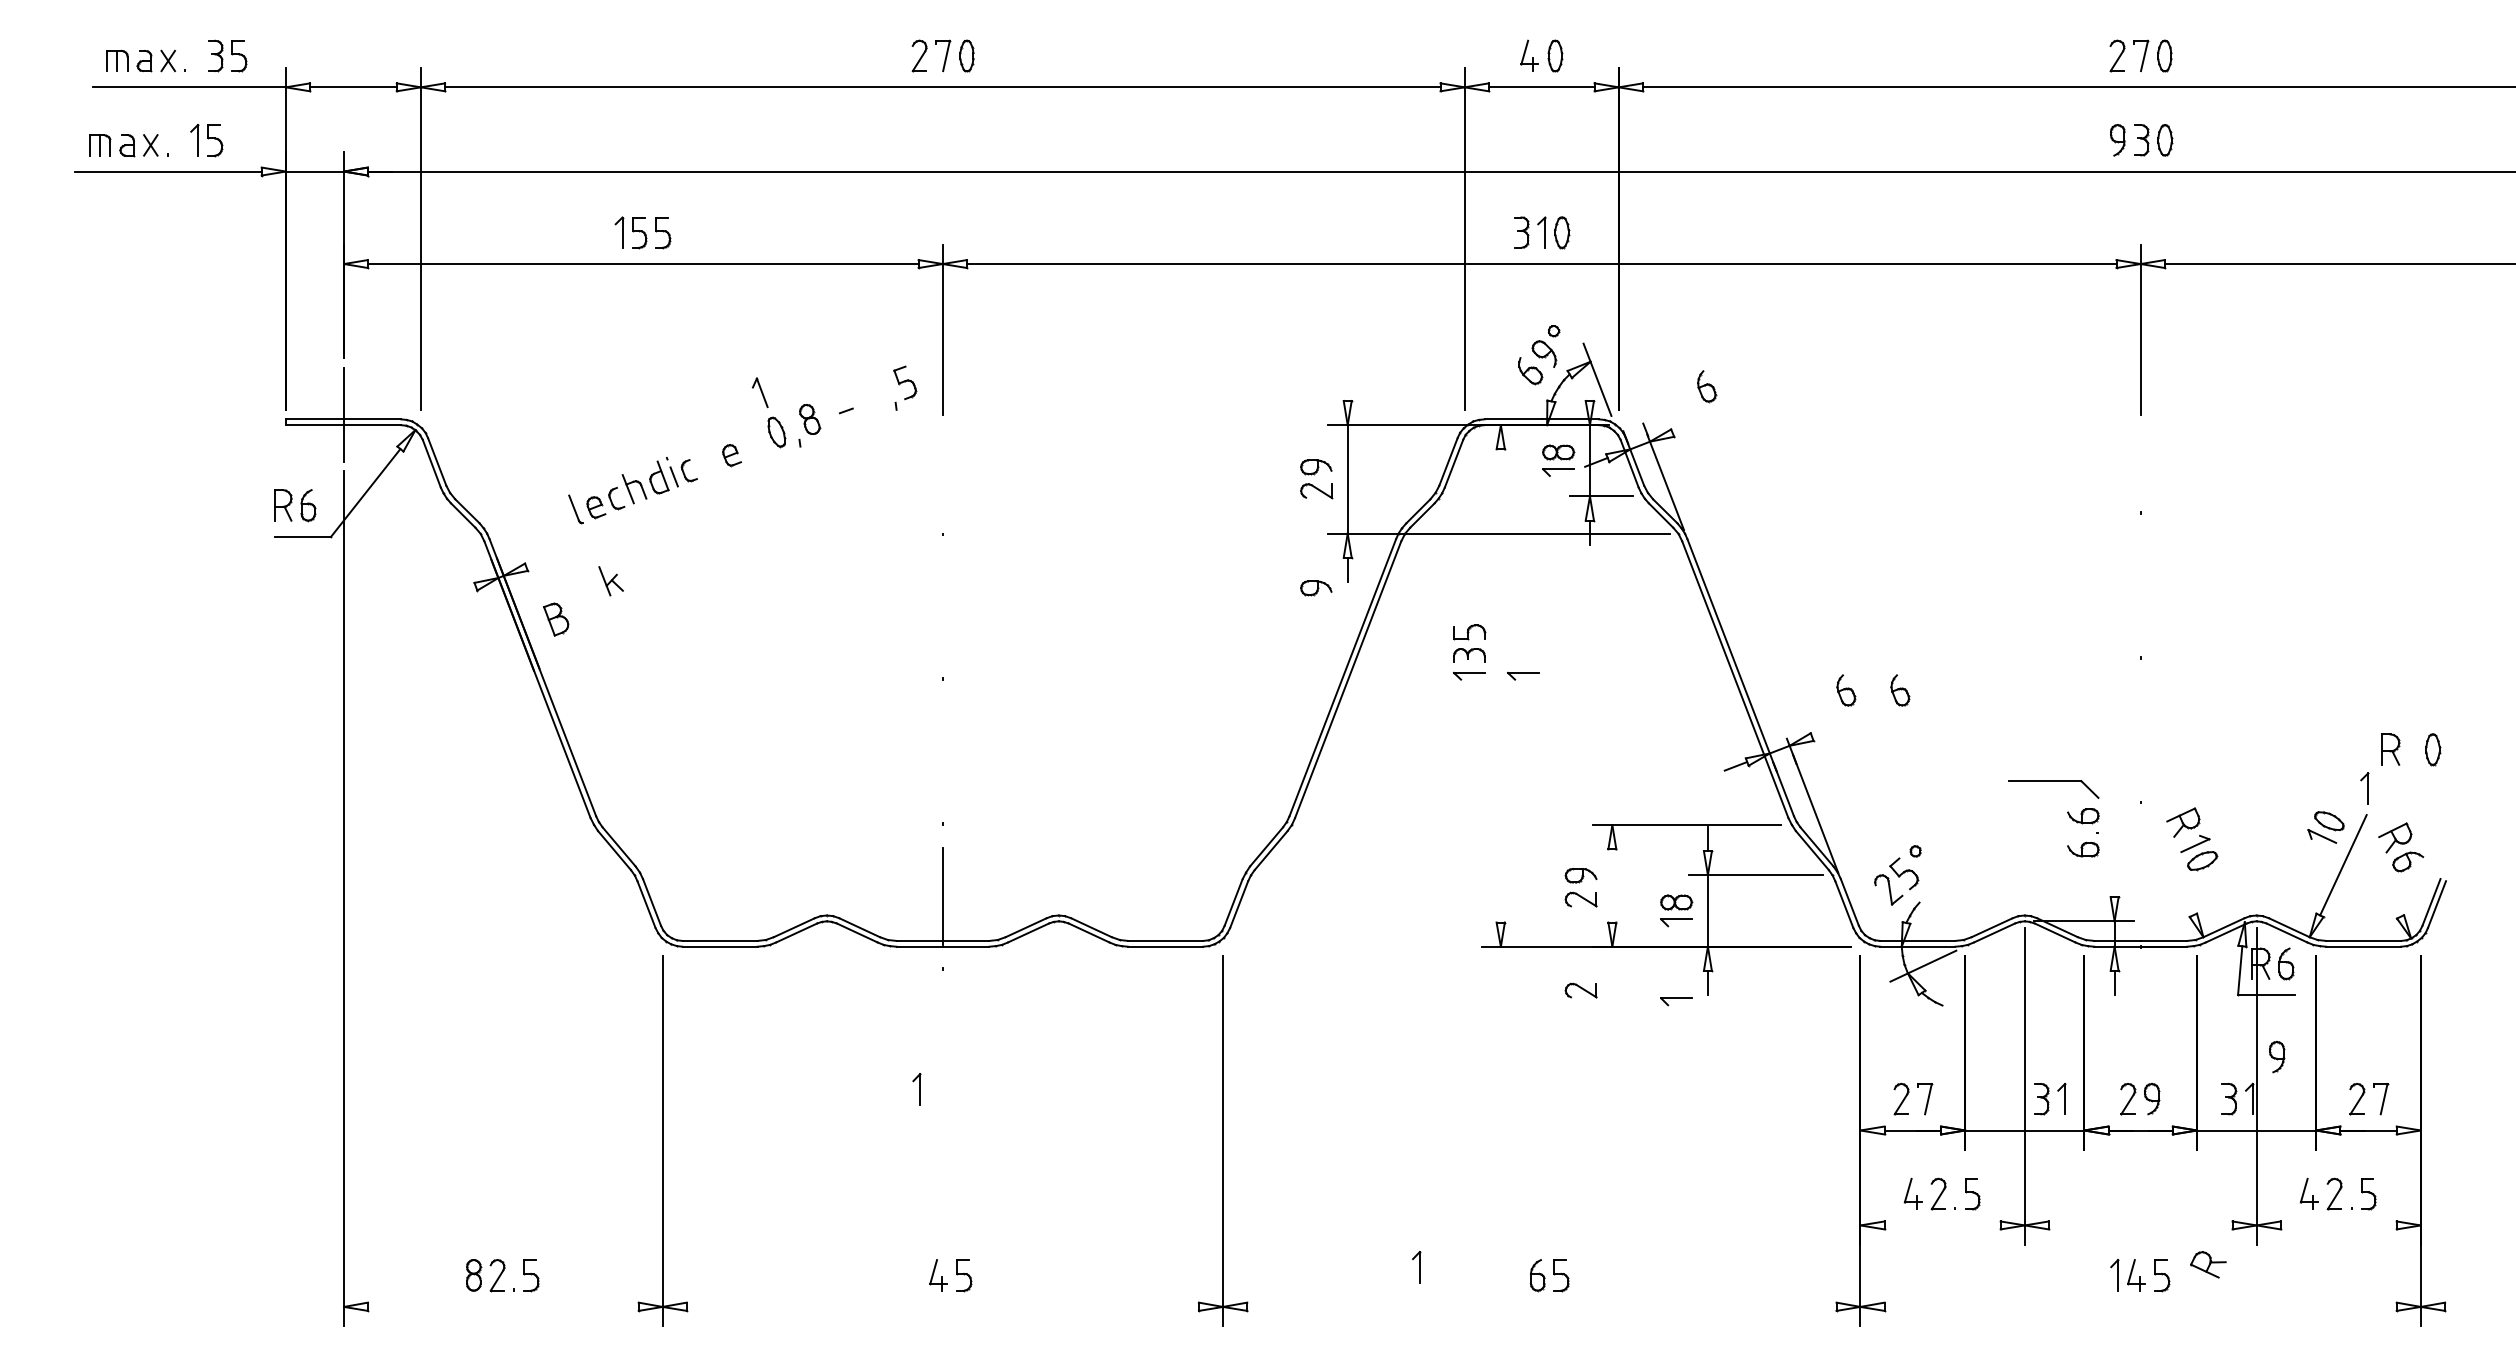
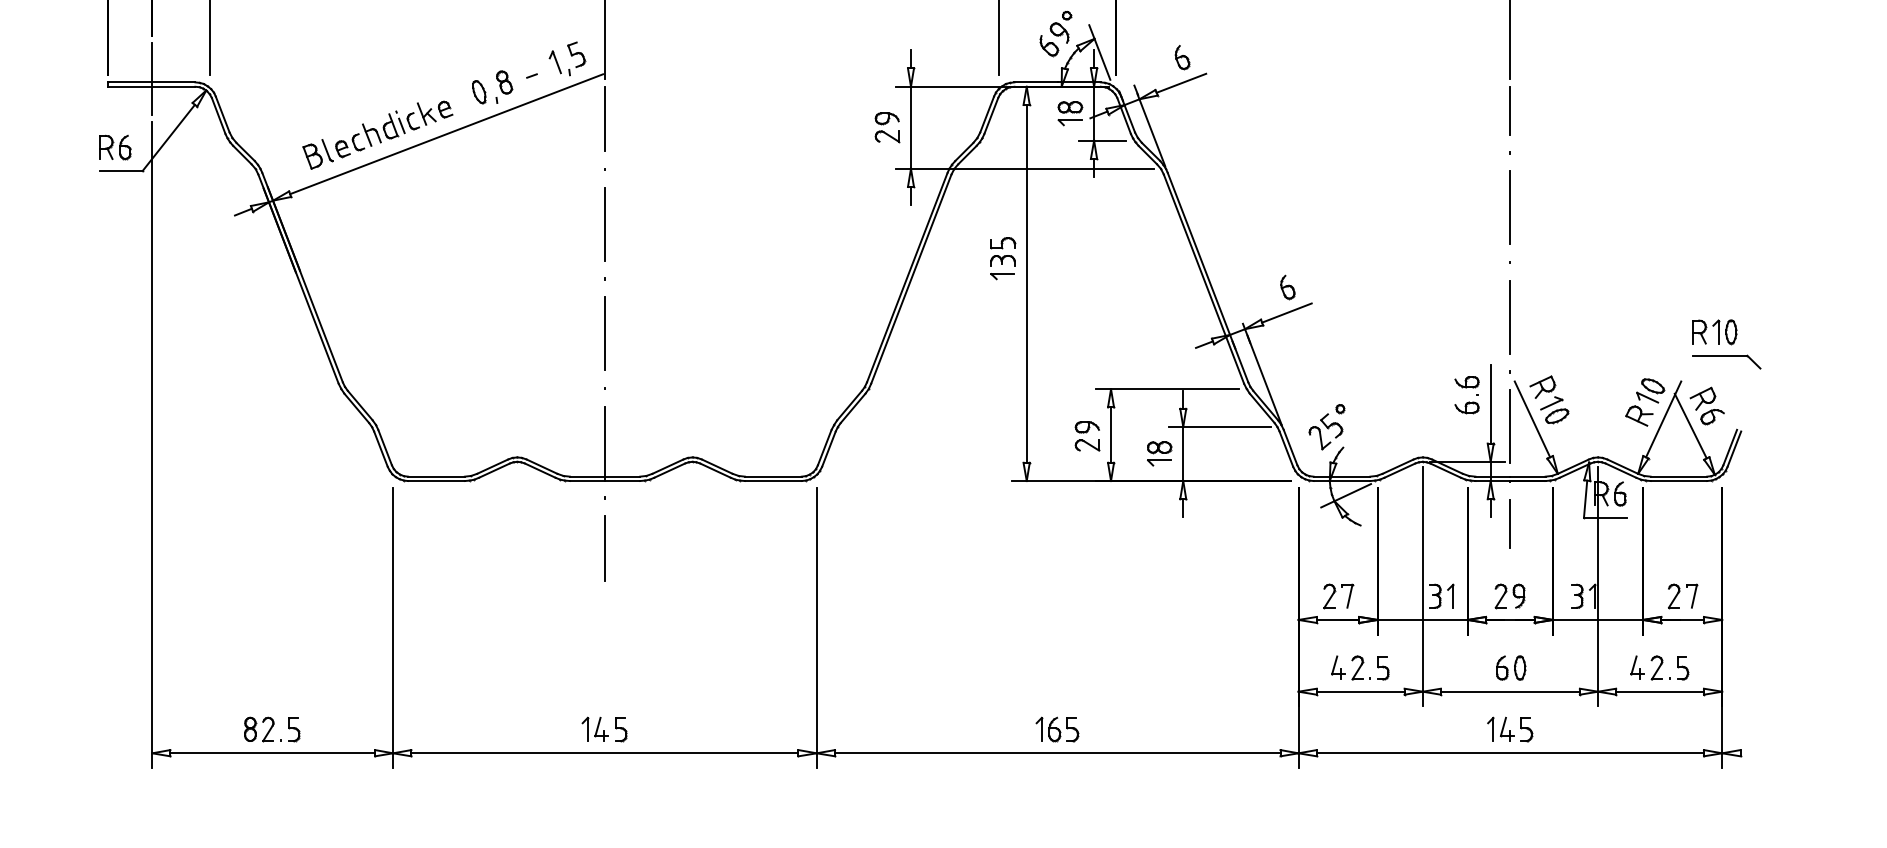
line: (1347, 388) -> (910, 59), added
line: (1589, 388) -> (1093, 59), added
part: (759, 392) -> (554, 62), moved
line: (1705, 420) -> (1181, 83), added
line: (2140, 456) -> (1510, 110), added
line: (942, 467) -> (604, 118), added
line: (733, 487) -> (446, 133), added
part: (610, 581) -> (426, 114), moved
line: (2140, 584) -> (1510, 207), added
part: (1316, 588) -> (887, 210), removed
line: (464, 590) -> (243, 211), added
line: (942, 606) -> (604, 223), added
part: (556, 619) -> (312, 156), moved
part: (1523, 676) -> (1043, 276), removed
line: (1500, 685) -> (1026, 283), added
part: (1900, 690) -> (1328, 287), removed
line: (1844, 724) -> (1286, 313), added
line: (2140, 729) -> (1510, 316), added
line: (942, 751) -> (604, 333), added
part: (2053, 781) -> (1726, 356), moved
part: (2364, 788) -> (1715, 331), moved
line: (2114, 844) -> (1490, 403), added
line: (2169, 865) -> (1532, 419), added
line: (2379, 873) -> (1690, 425), added
line: (2140, 874) -> (1510, 426), added
line: (1612, 885) -> (1111, 434), added
part: (1580, 990) -> (1086, 514), removed
part: (1676, 1001) -> (1159, 522), removed
line: (2140, 1002) -> (1510, 523), added
line: (942, 1035) -> (604, 548), added
part: (2277, 1057) -> (1613, 564), removed
part: (916, 1089) -> (585, 729), moved
part: (2141, 1193) -> (1511, 667), added
line: (1942, 1225) -> (1360, 691), added
line: (2140, 1225) -> (1510, 691), added
line: (2338, 1225) -> (1659, 691), added
part: (2208, 1264) -> (1639, 415), moved
part: (1416, 1267) -> (1039, 729), moved
line: (502, 1306) -> (272, 752), added
line: (942, 1306) -> (604, 752), added
line: (1541, 1306) -> (1057, 752), added
line: (2140, 1306) -> (1510, 752), added

